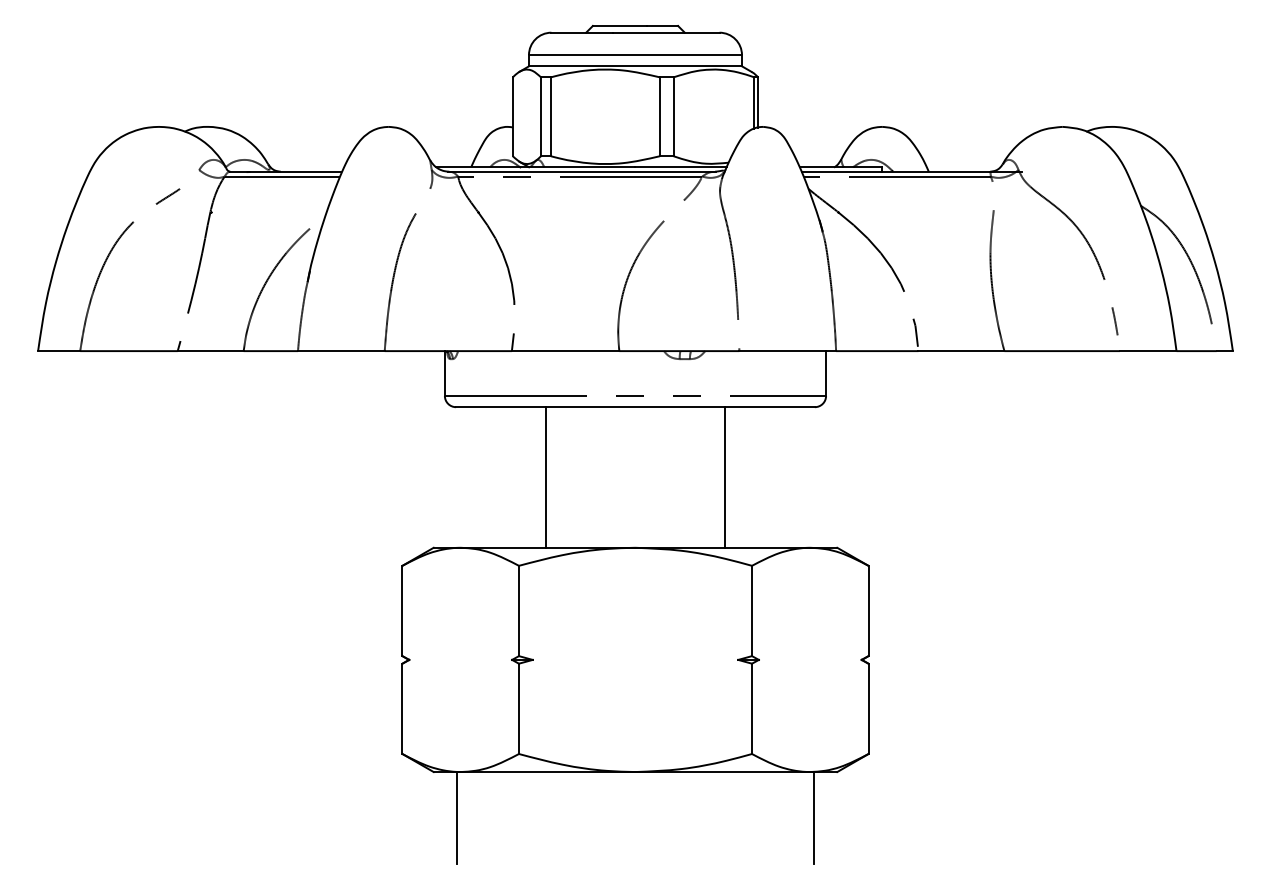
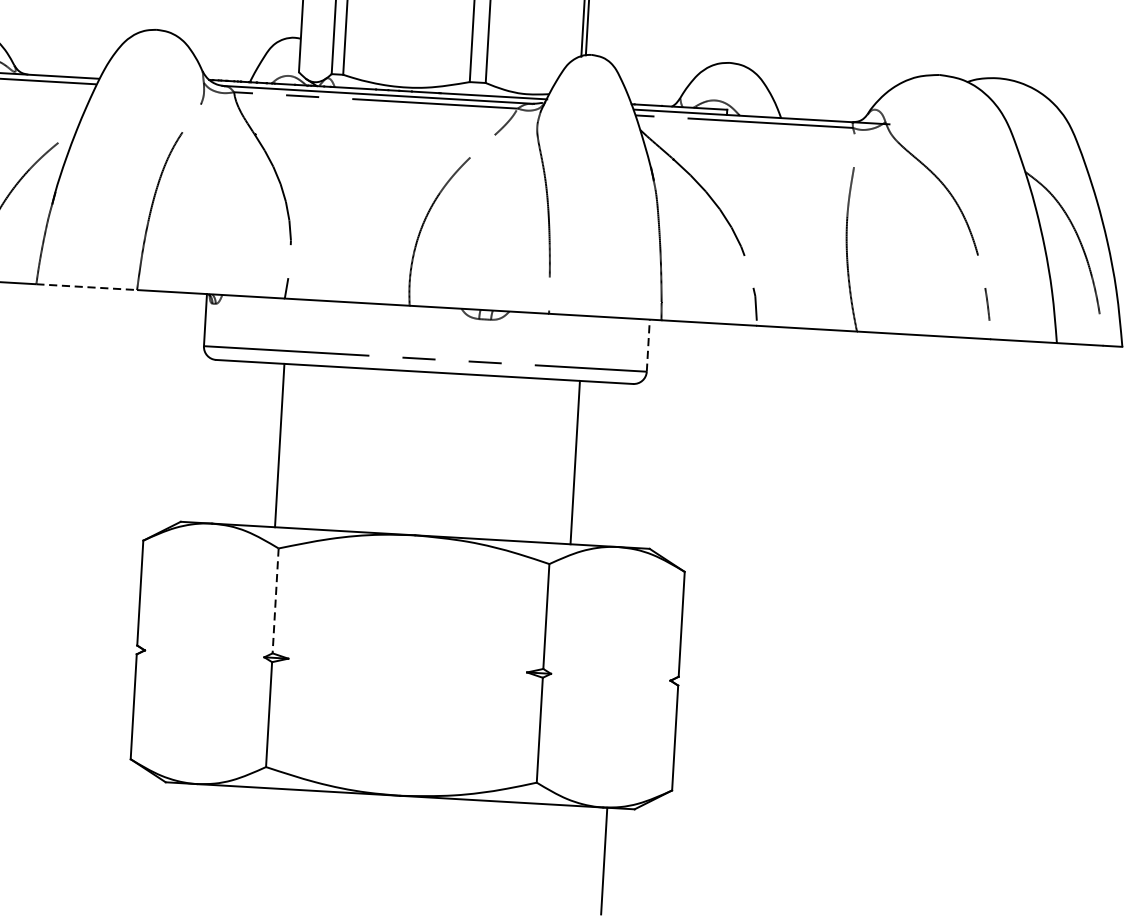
line: (341, 351) -> (86, 287), solid -> dashed
line: (826, 373) -> (648, 345), solid -> dashed
line: (545, 477) -> (279, 445), moved
line: (725, 477) -> (575, 462), moved
line: (518, 611) -> (275, 601), solid -> dashed
line: (457, 817) -> (190, 836), removed

